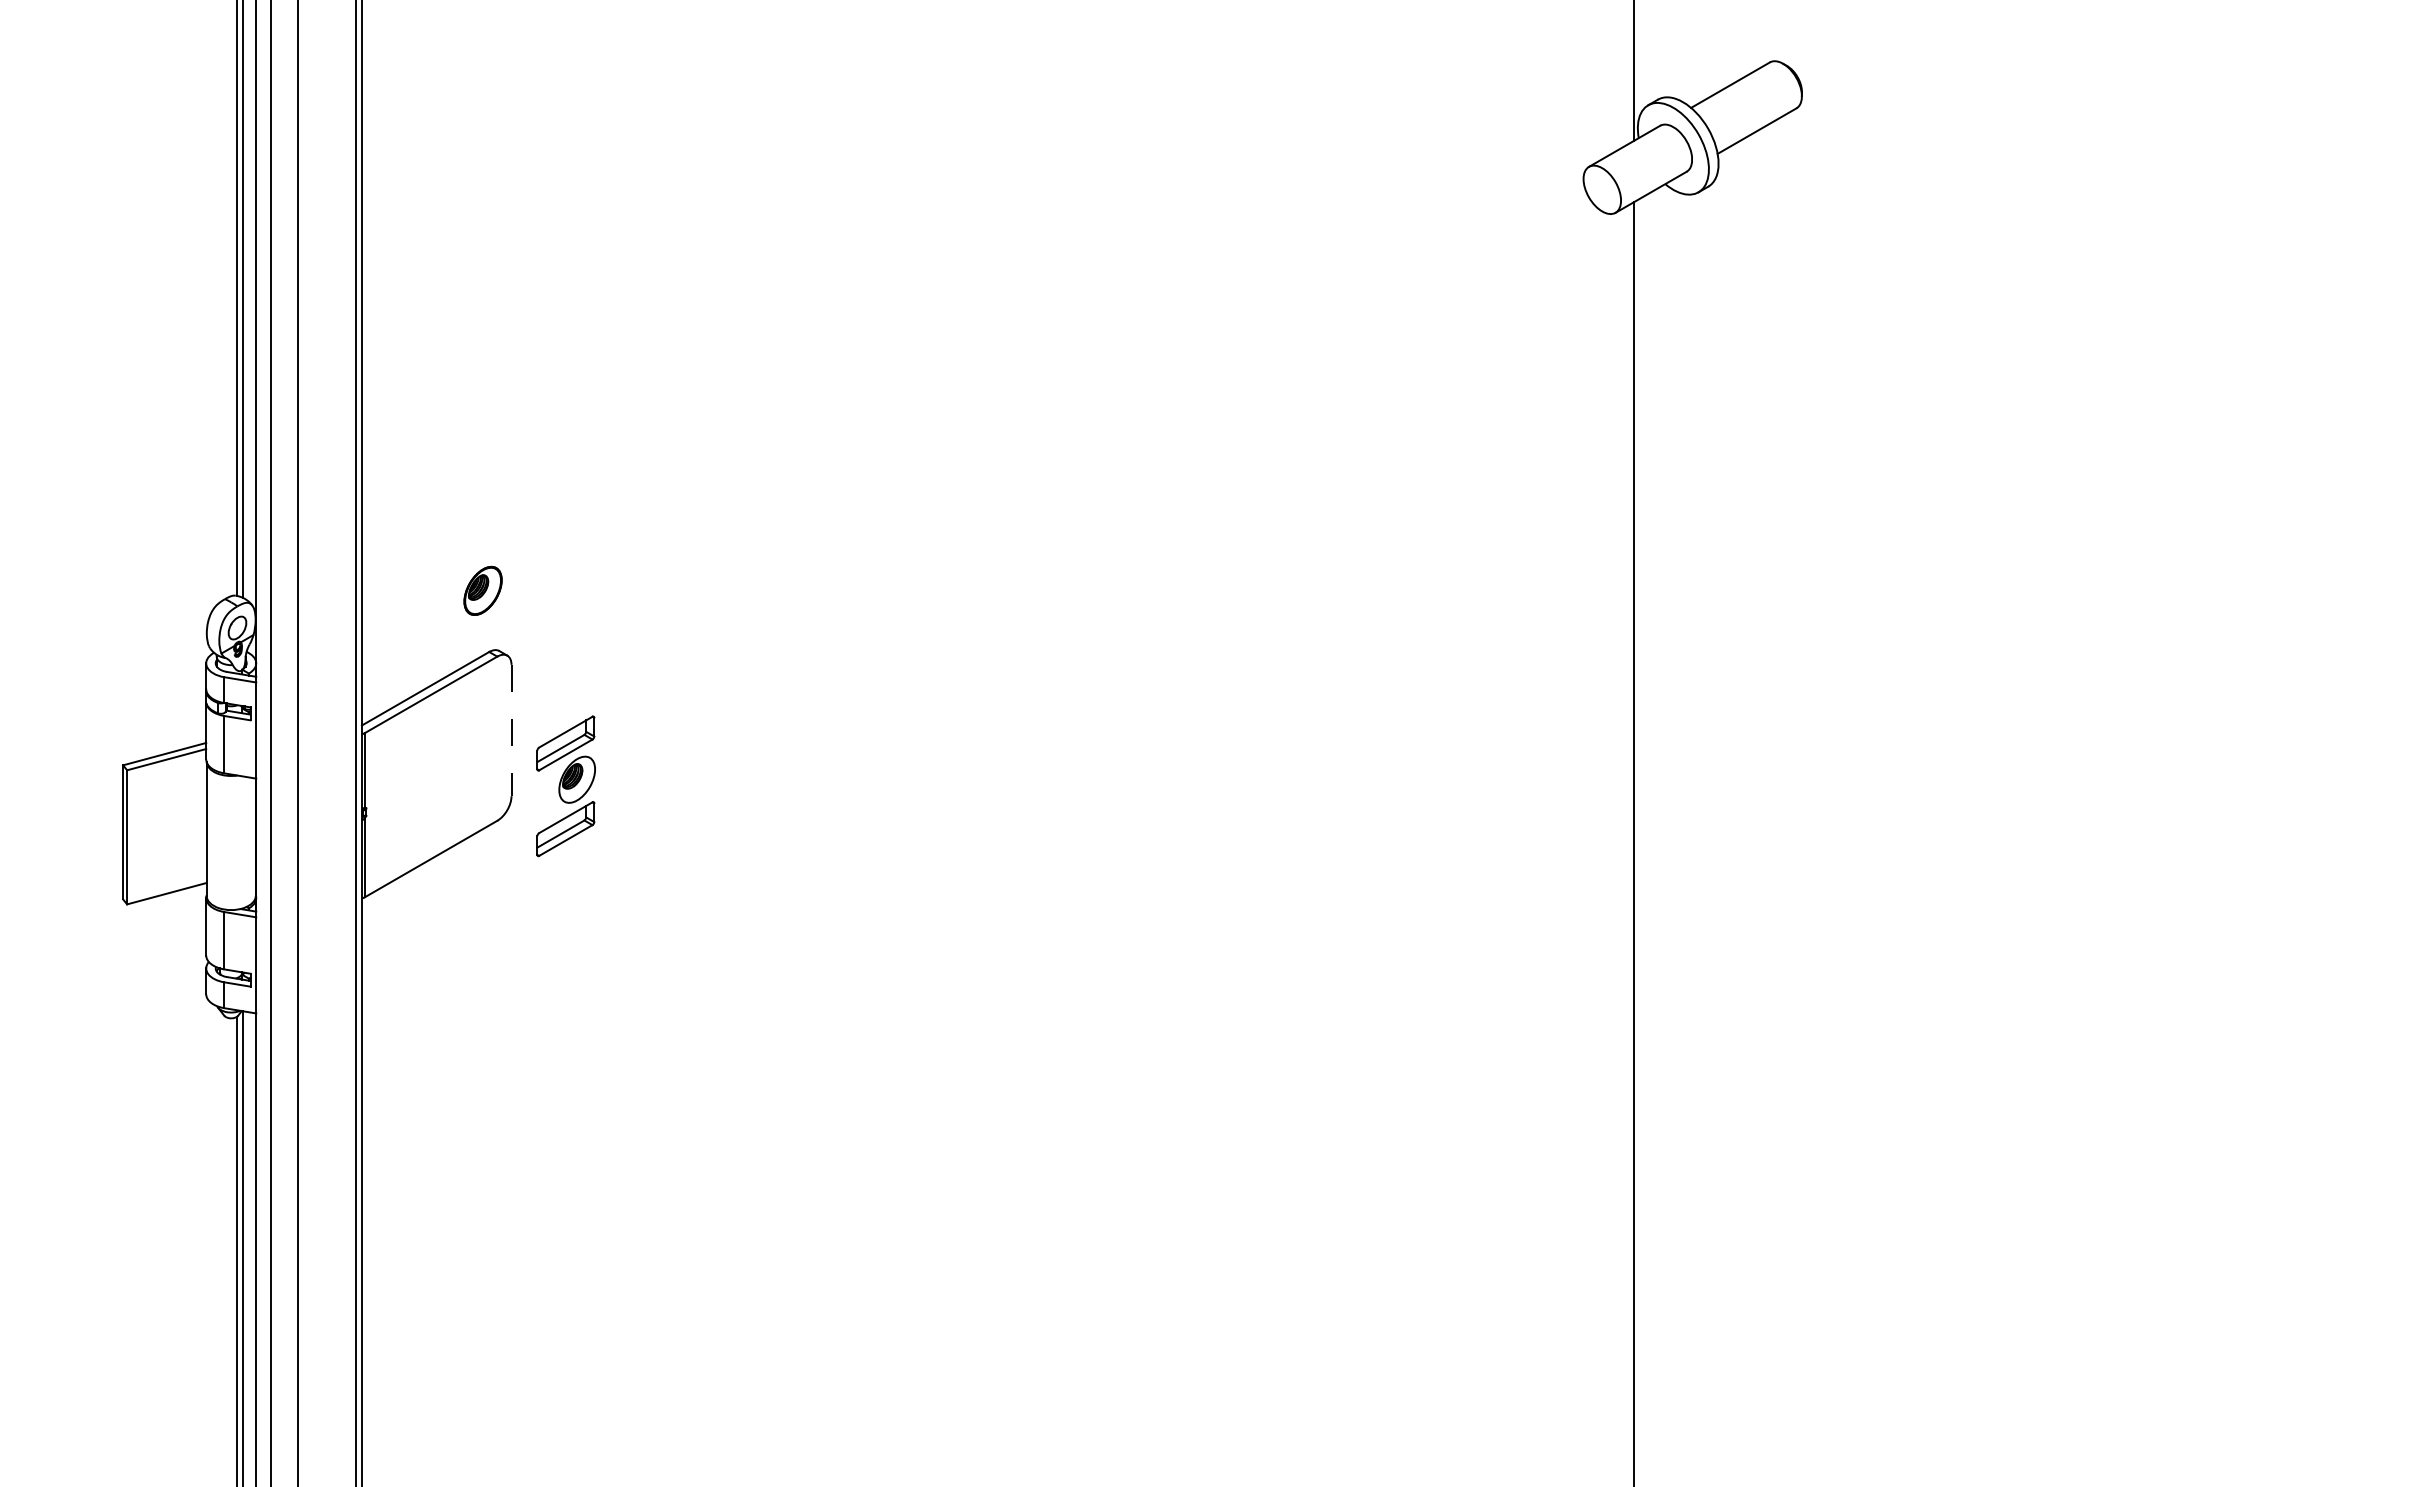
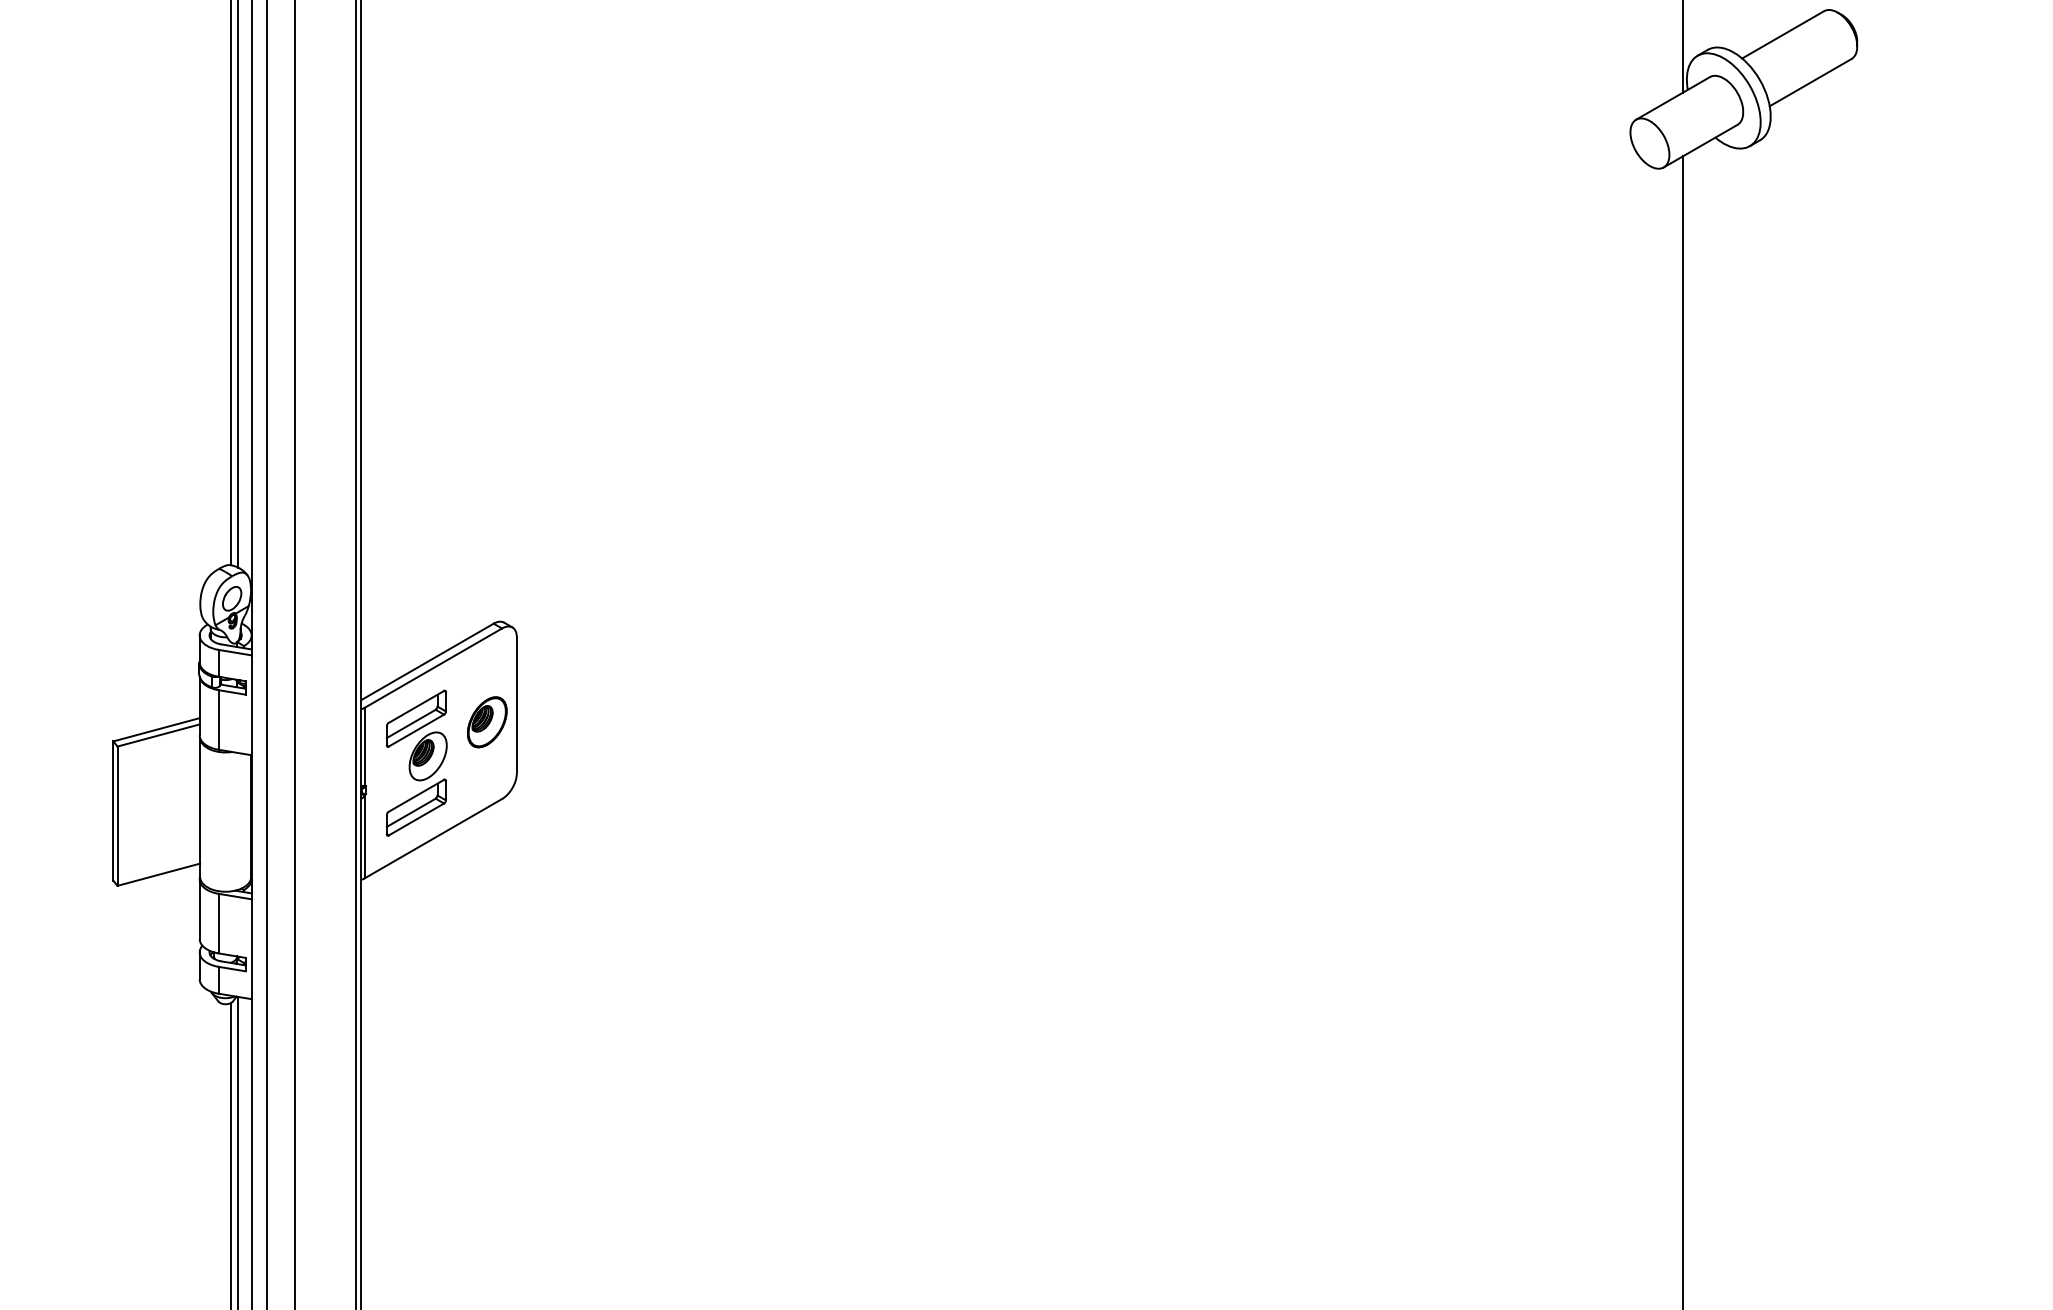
part: (482, 590) -> (486, 721), moved
line: (511, 730) -> (516, 705), dashed -> solid
part: (565, 786) -> (416, 763), moved

